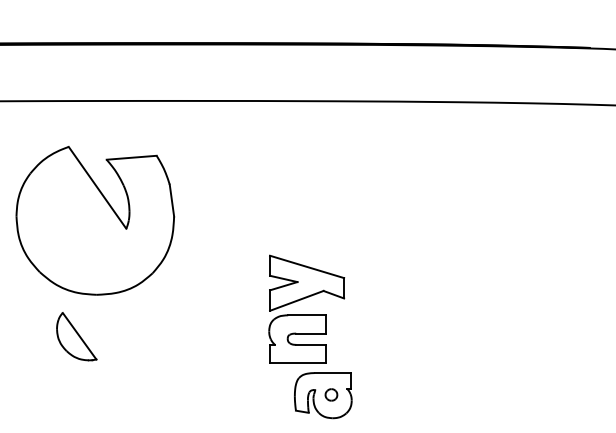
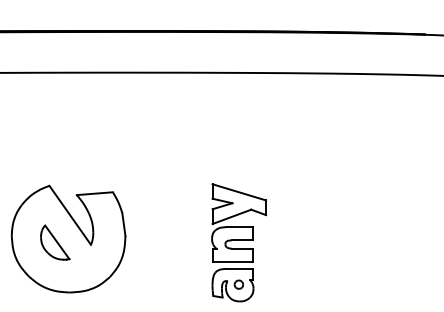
part: (95, 220) -> (68, 238), moved
part: (306, 308) -> (238, 222), moved

